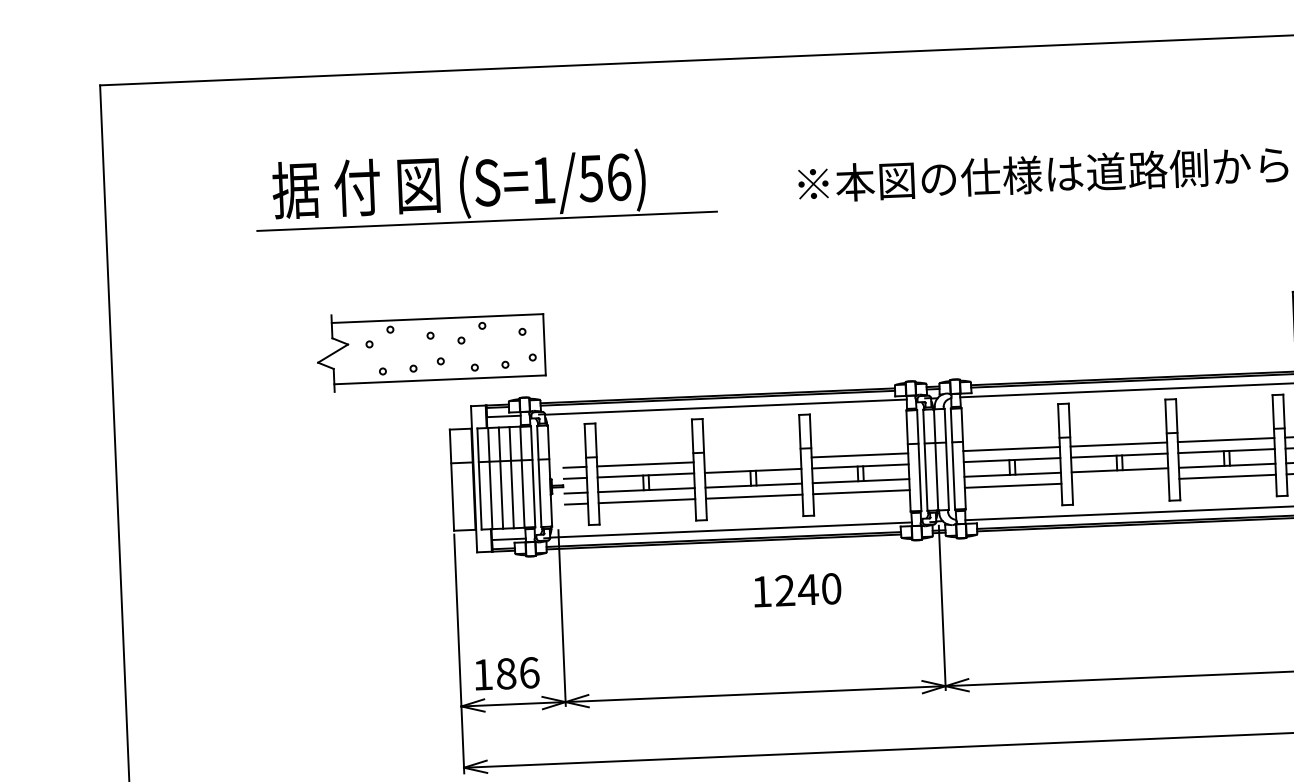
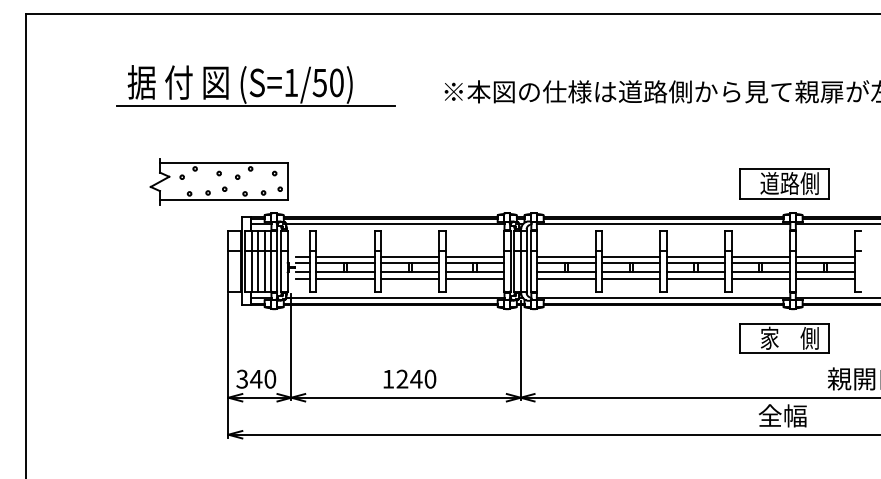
text: (618, 176) -> (336, 82), (S=1/56) -> (S=1/50)
line: (753, 459) -> (410, 256), added
line: (1120, 480) -> (631, 278), added
text: (796, 589) -> (409, 378), moved
text: (506, 672) -> (256, 378), 186 -> 340

